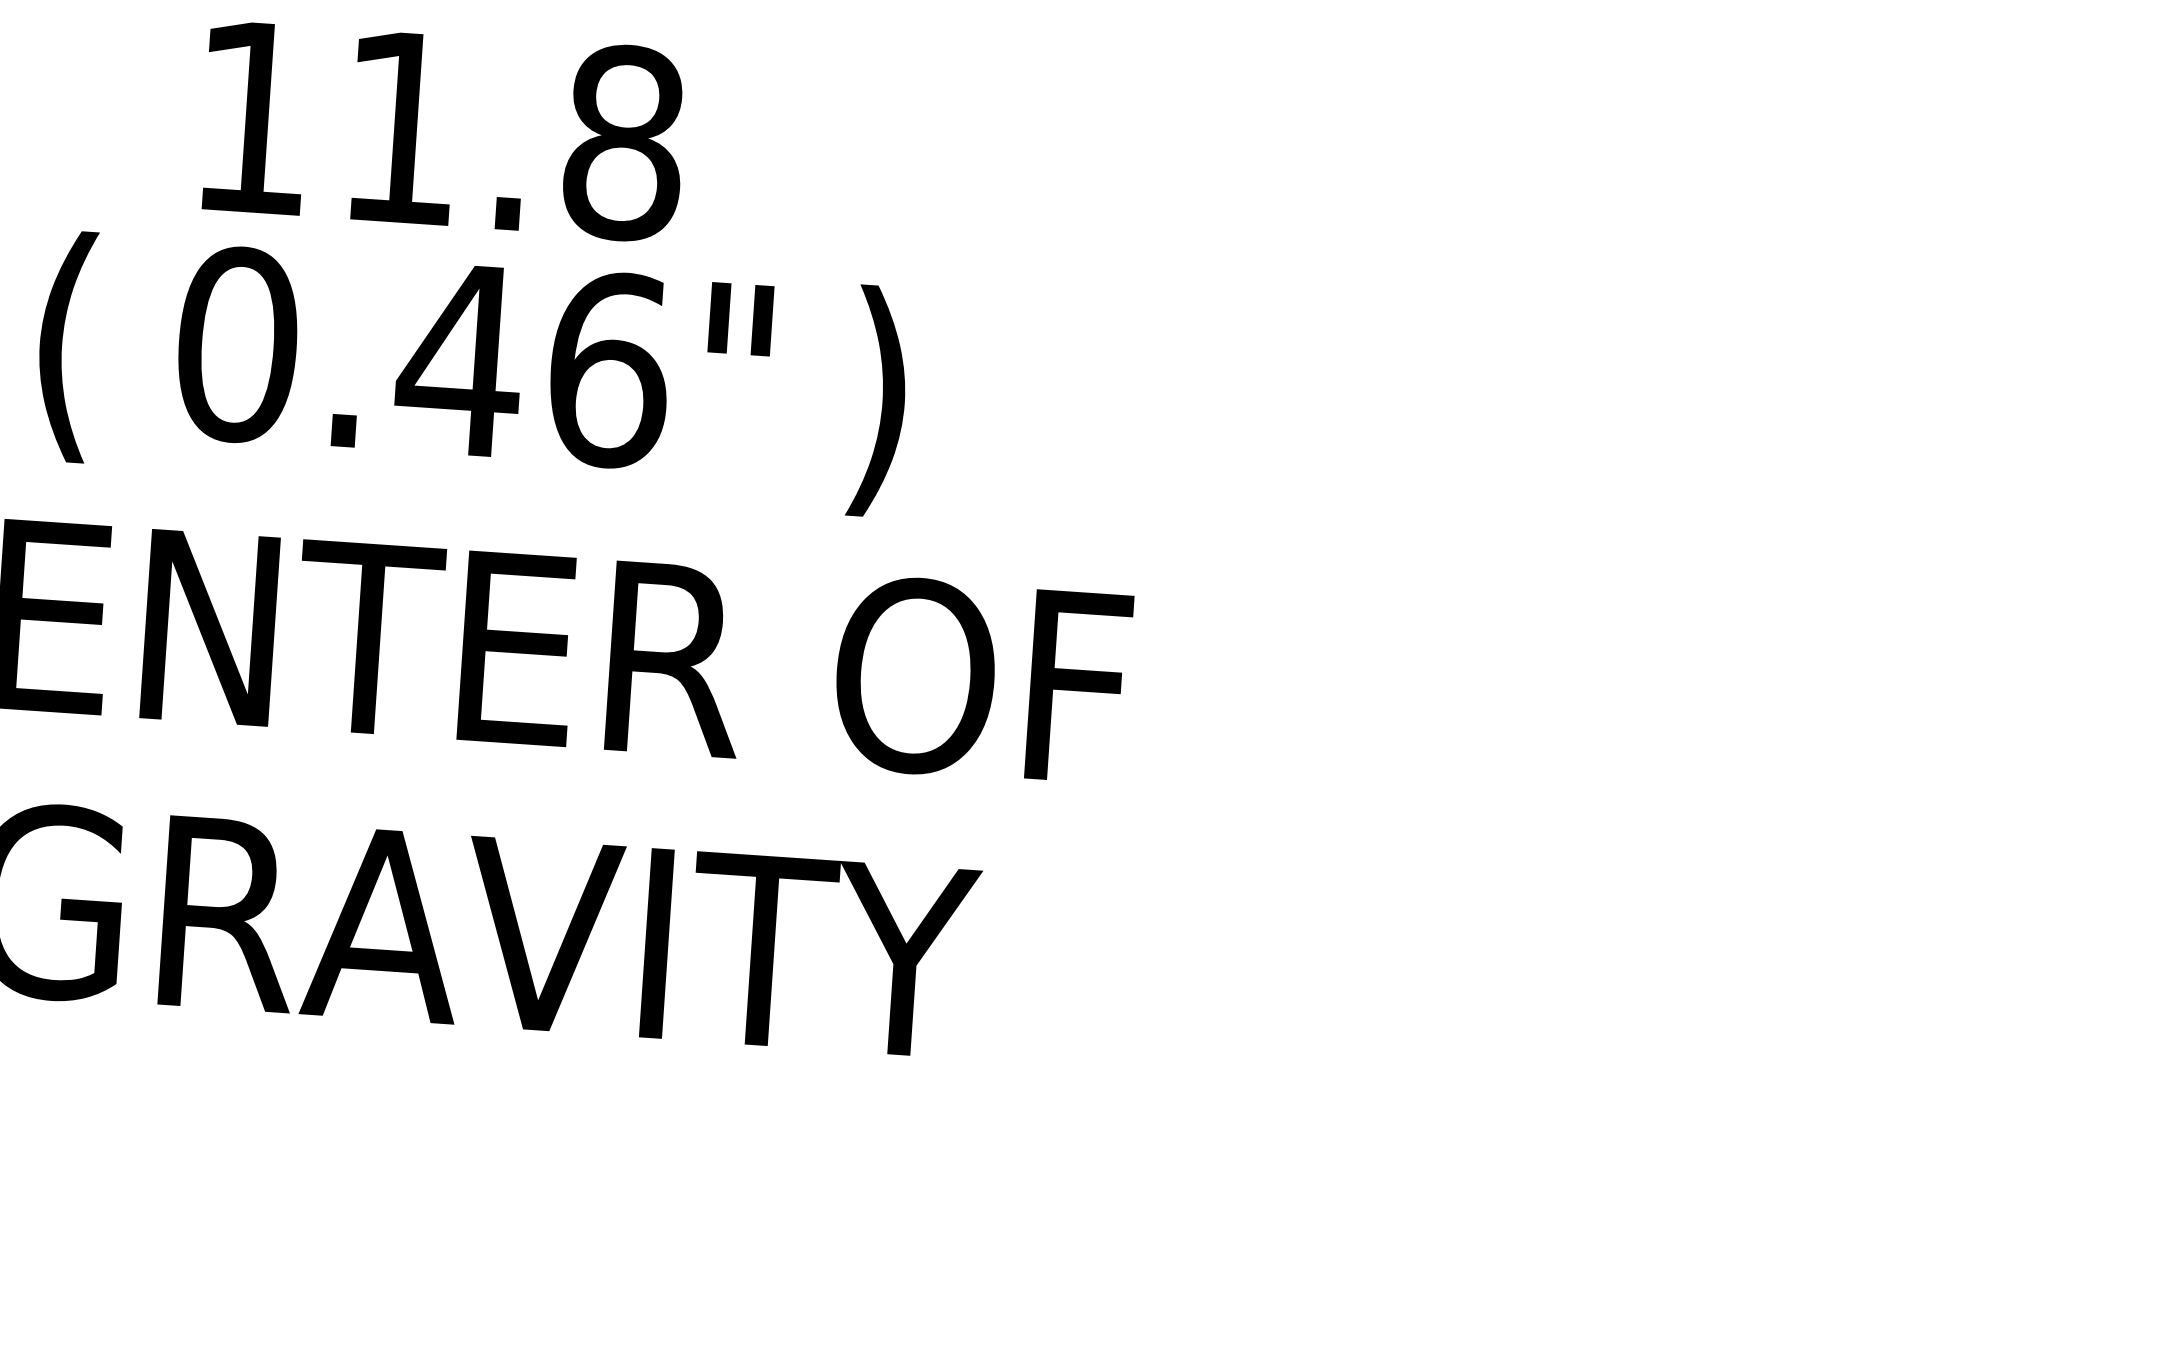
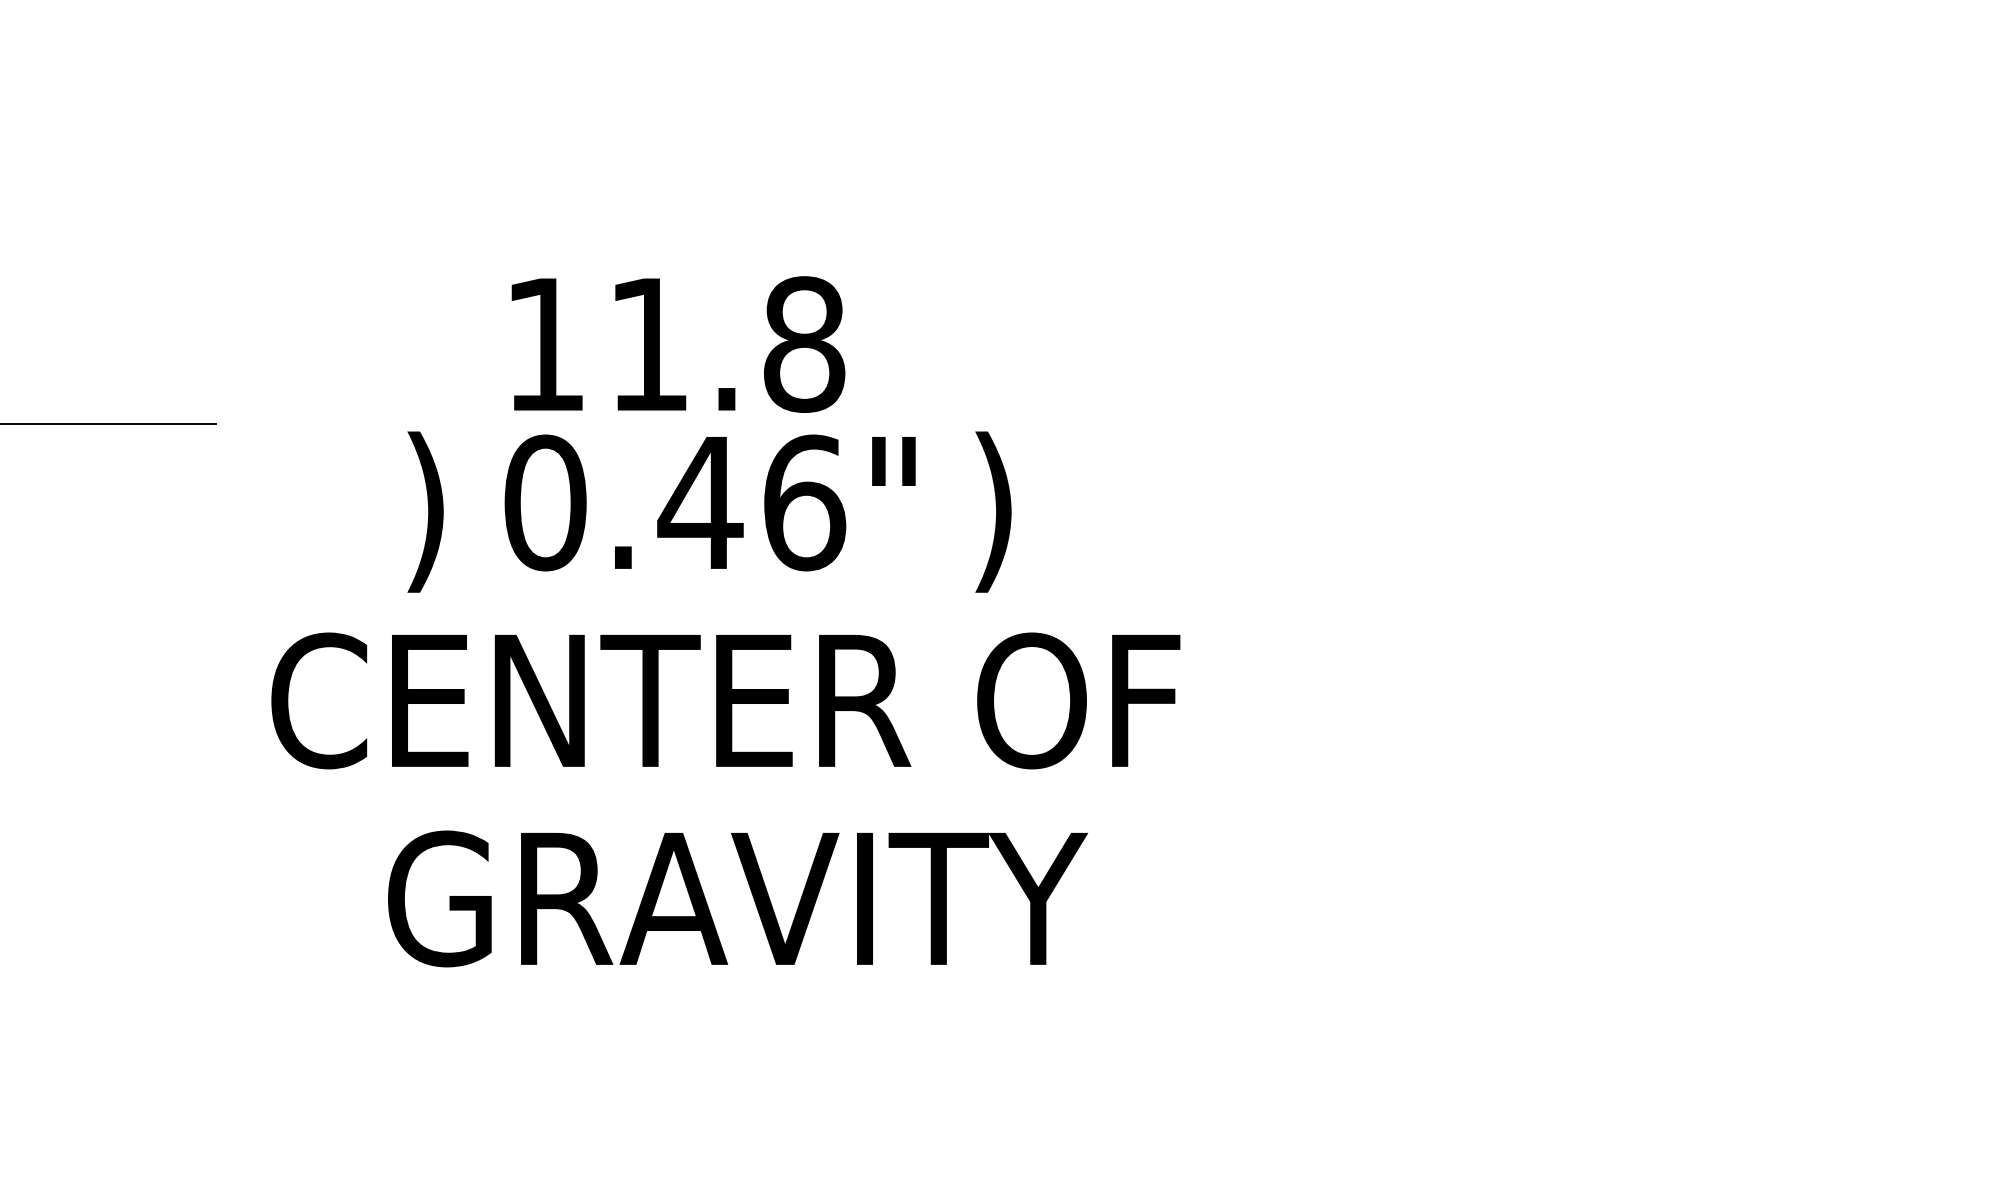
text: (64, 345) -> (425, 511), ( -> )

